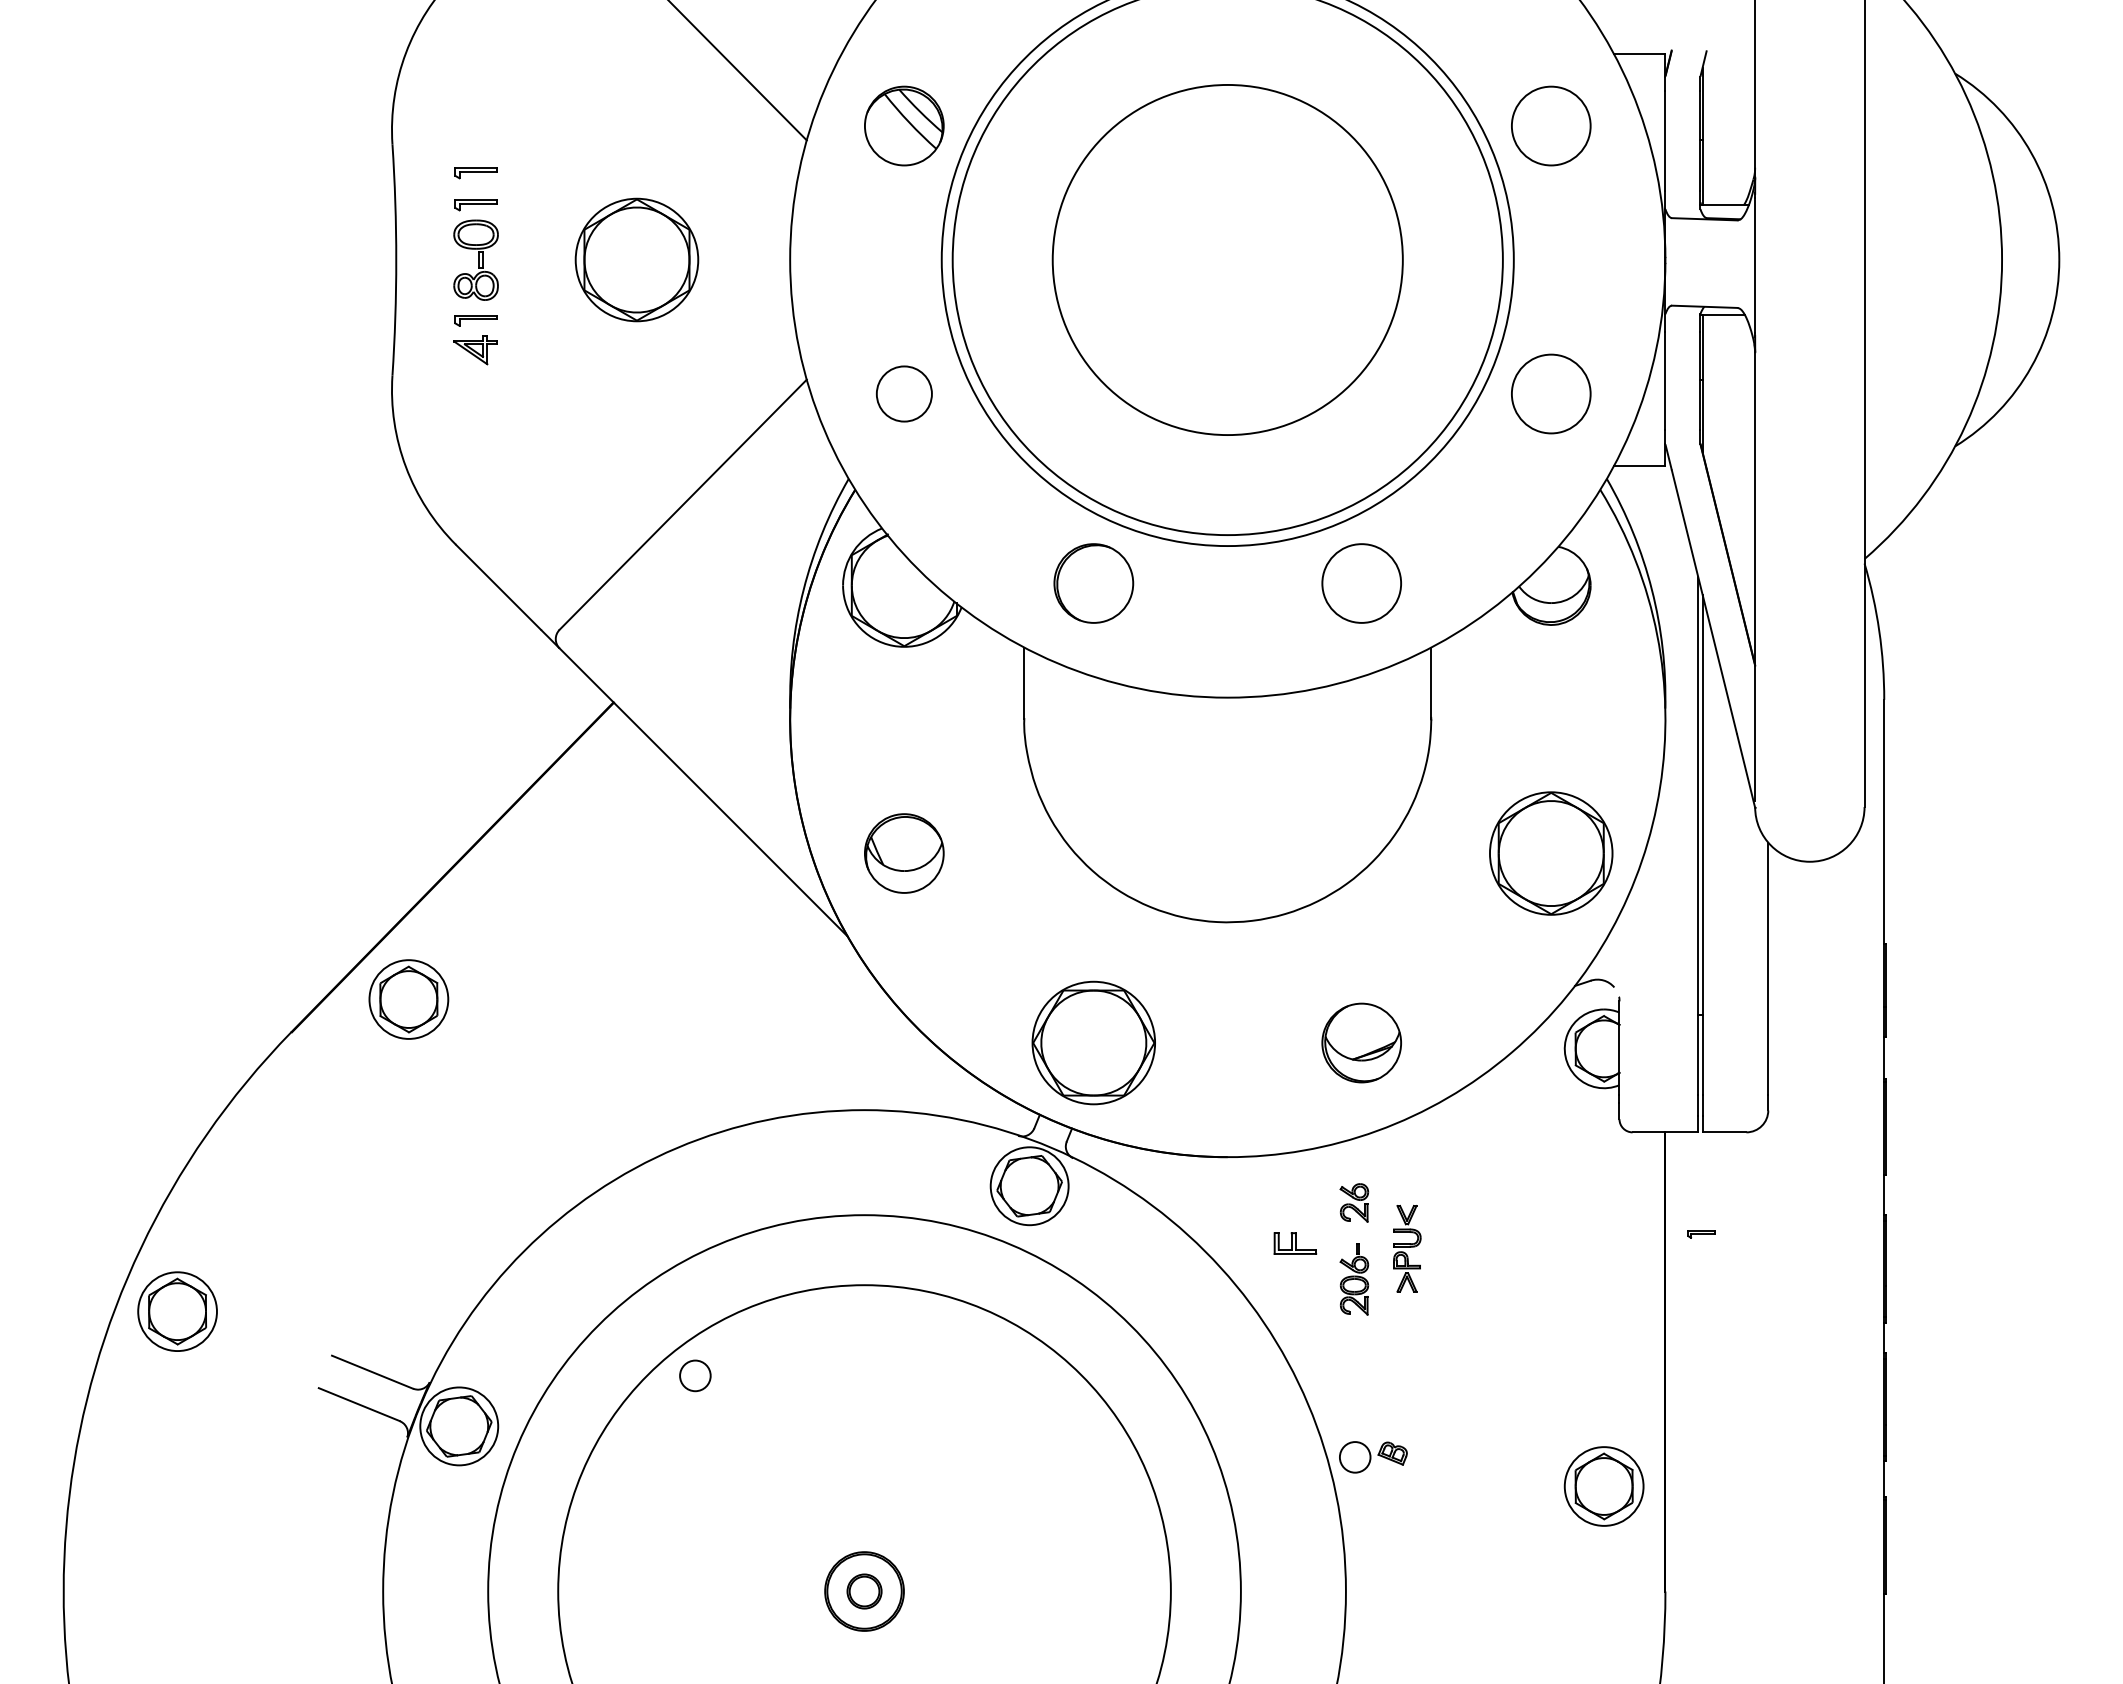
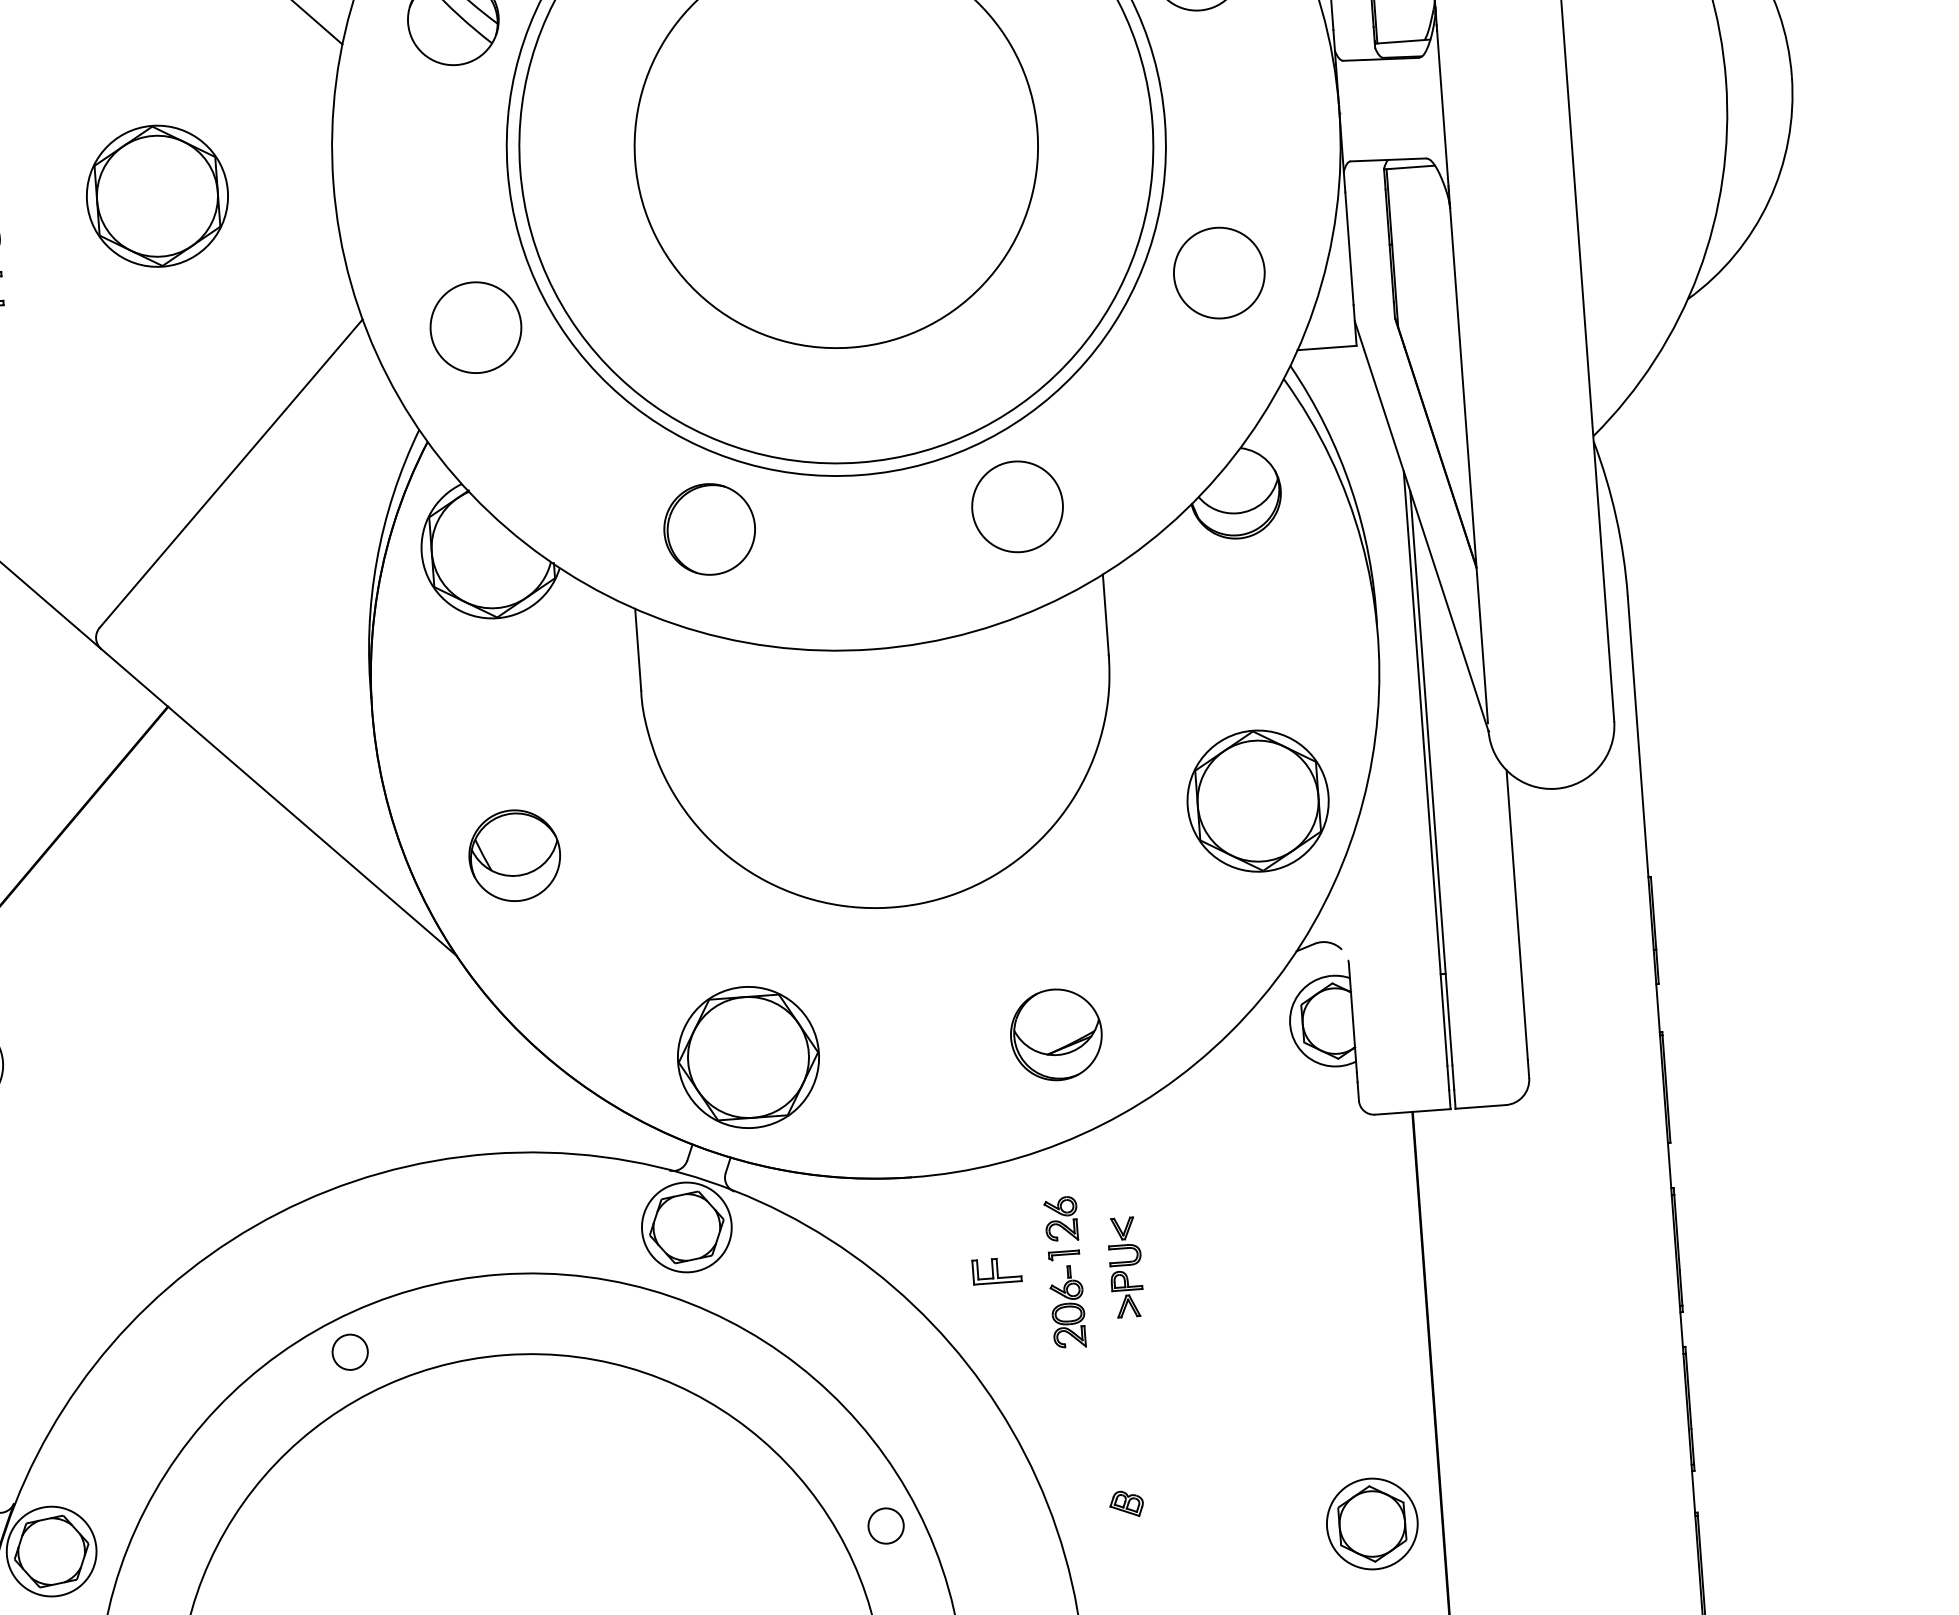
circle: (904, 393) -> (476, 327), size x1.43
part: (1701, 1234) -> (1064, 1255), moved
circle: (695, 1375) -> (350, 1351), moved
circle: (1355, 1457) -> (886, 1526), moved

